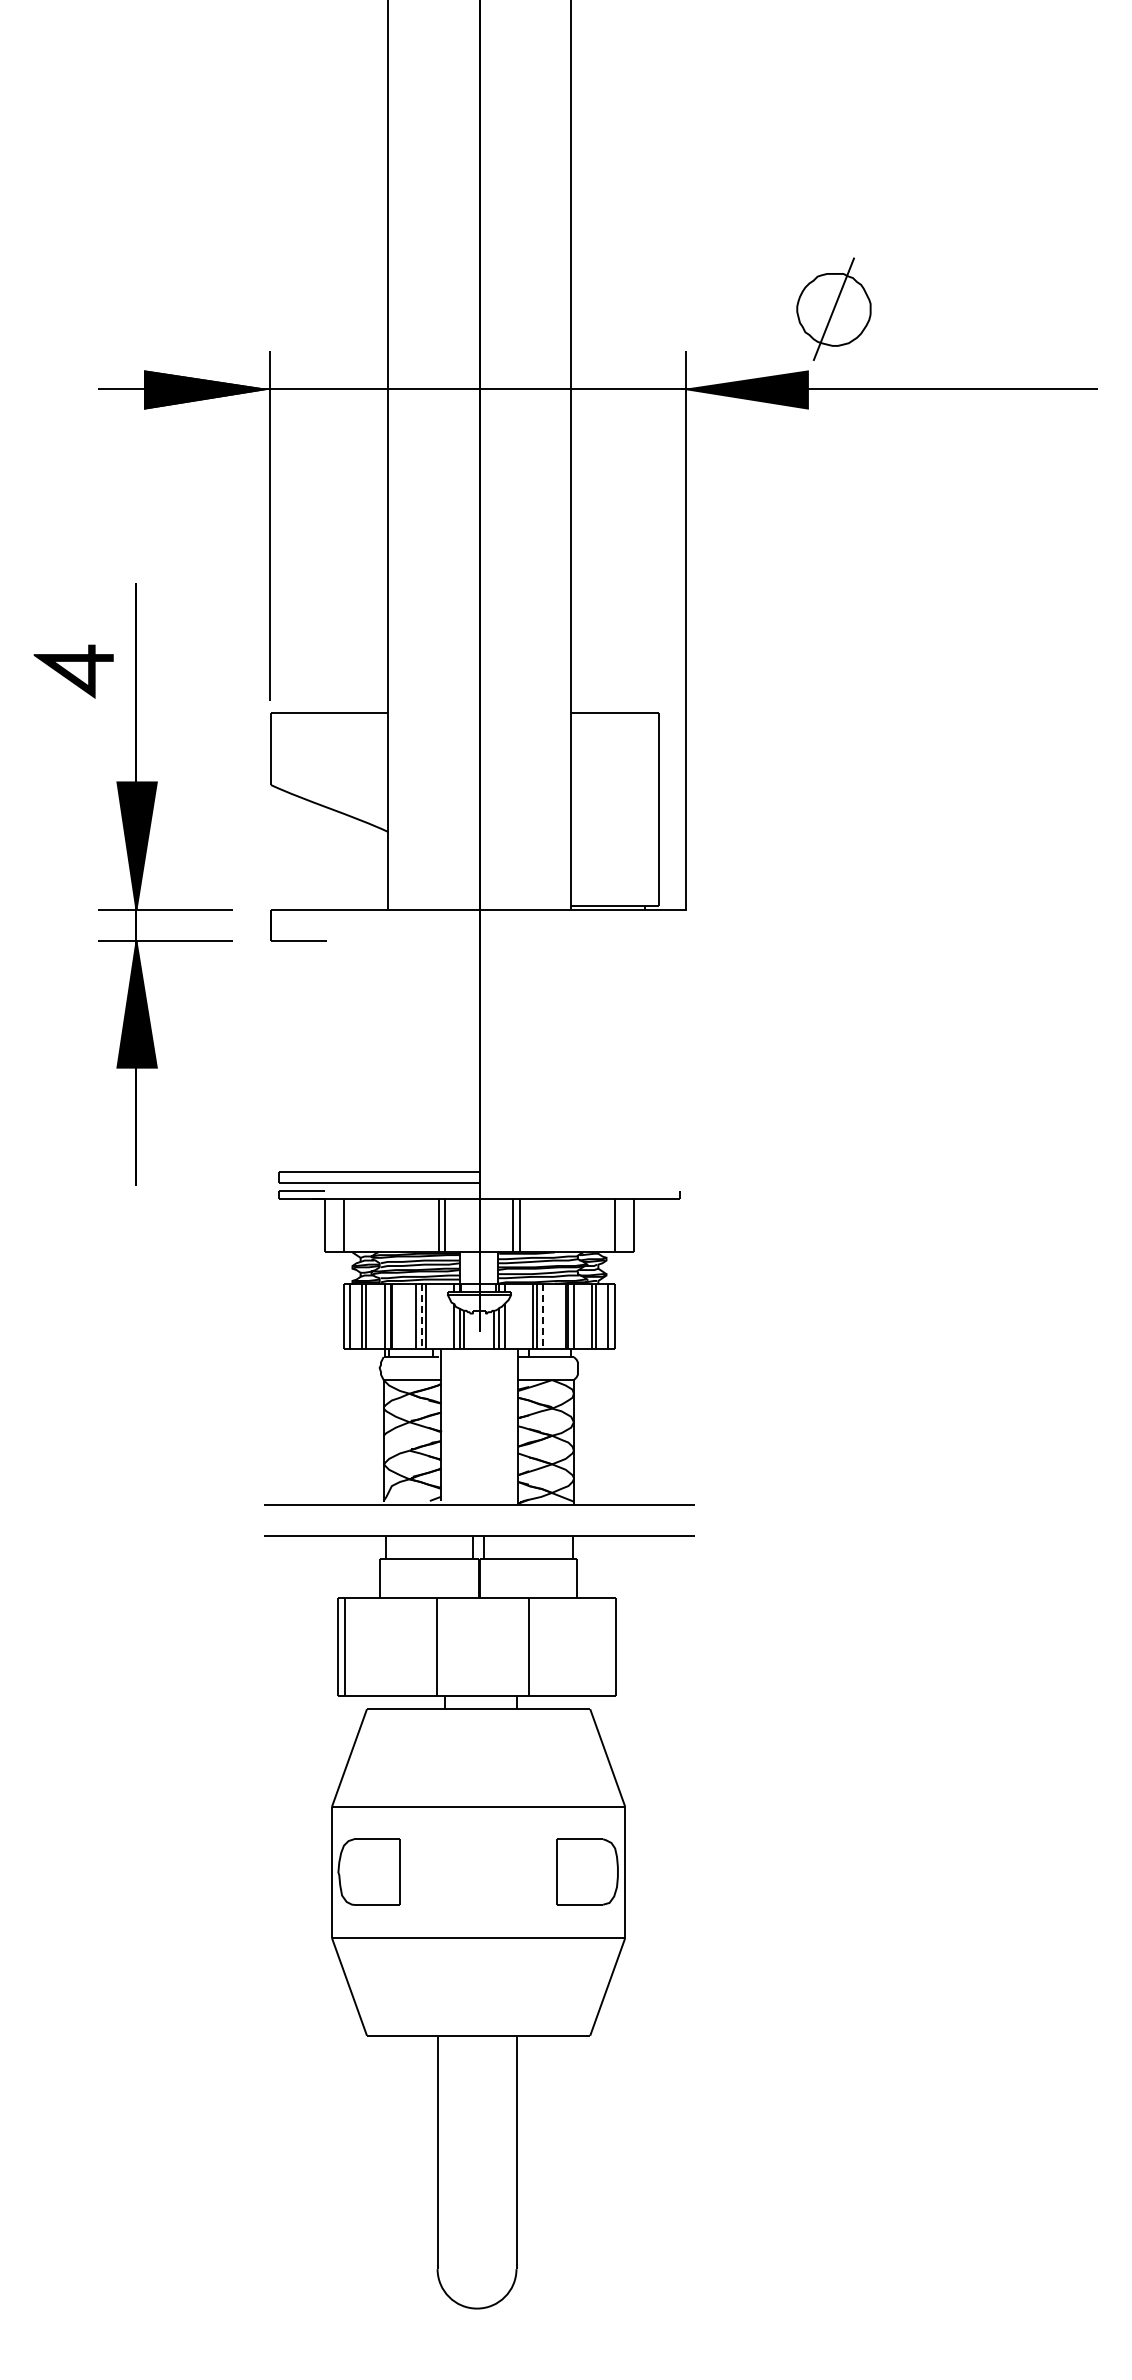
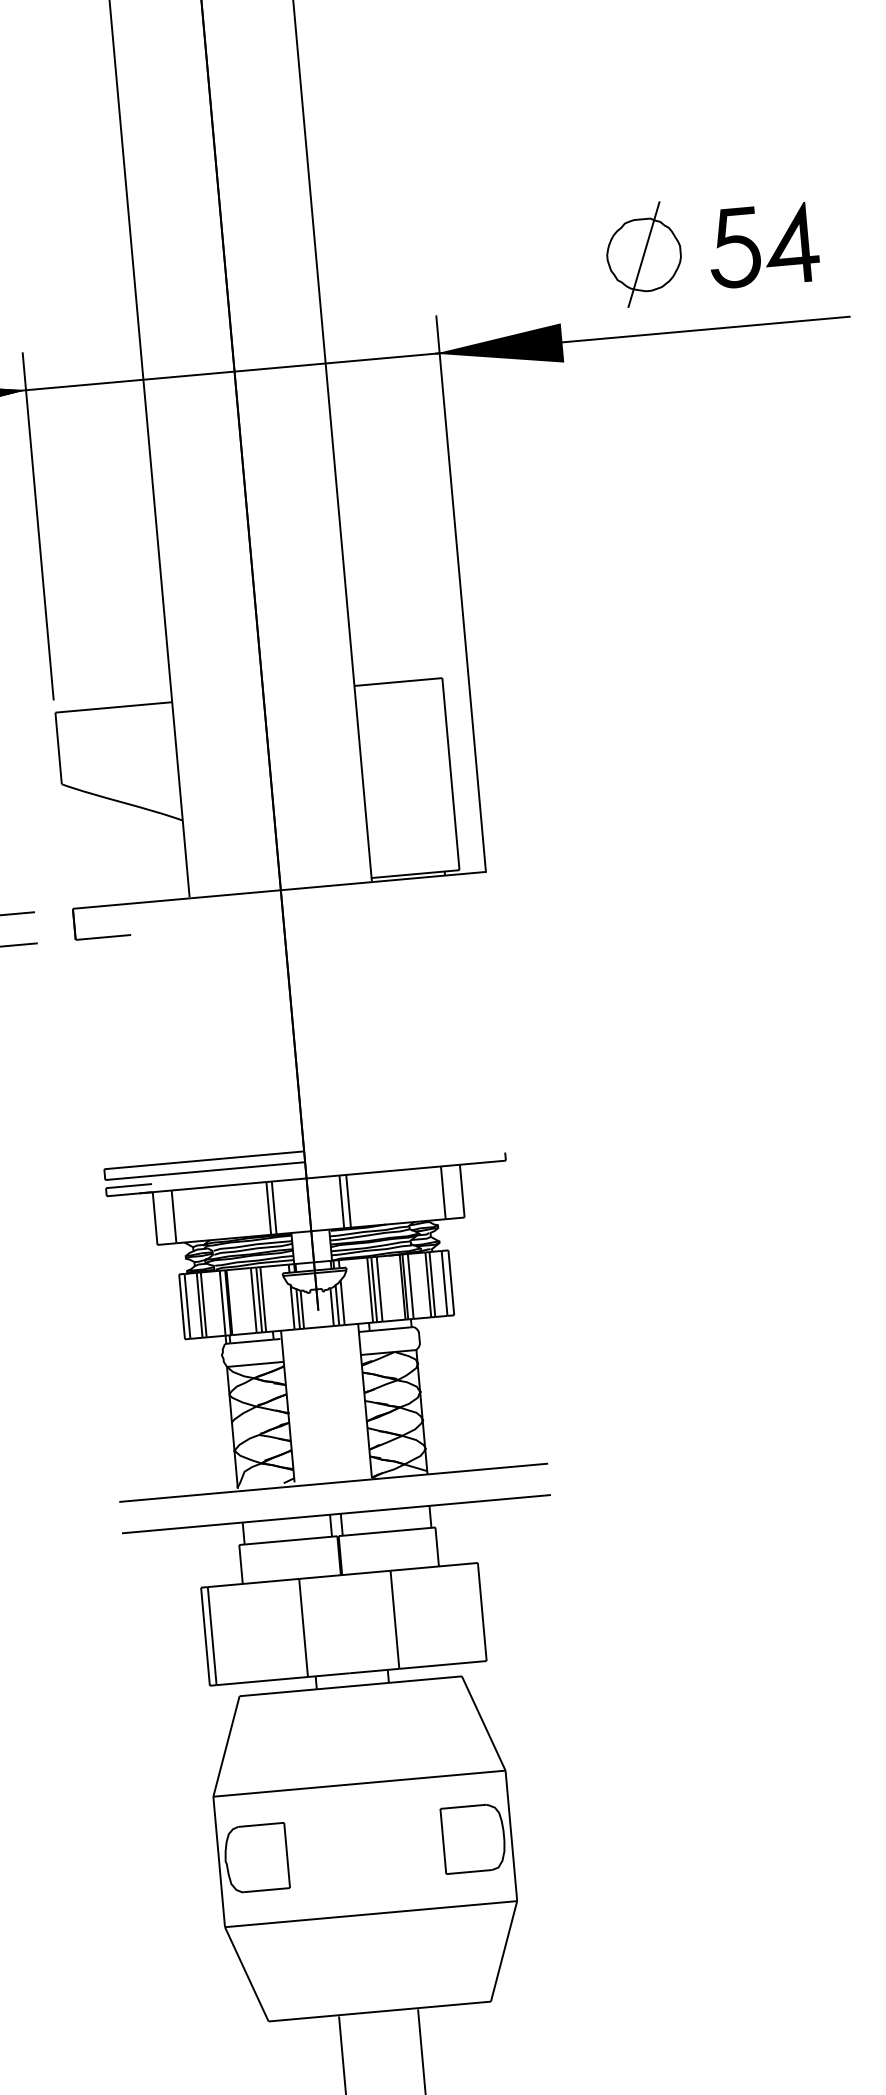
part: (833, 308) -> (643, 253), moved
part: (1017, 310) -> (763, 245), added
line: (421, 1316) -> (258, 1300), dashed -> solid
line: (542, 1316) -> (379, 1289), dashed -> solid

